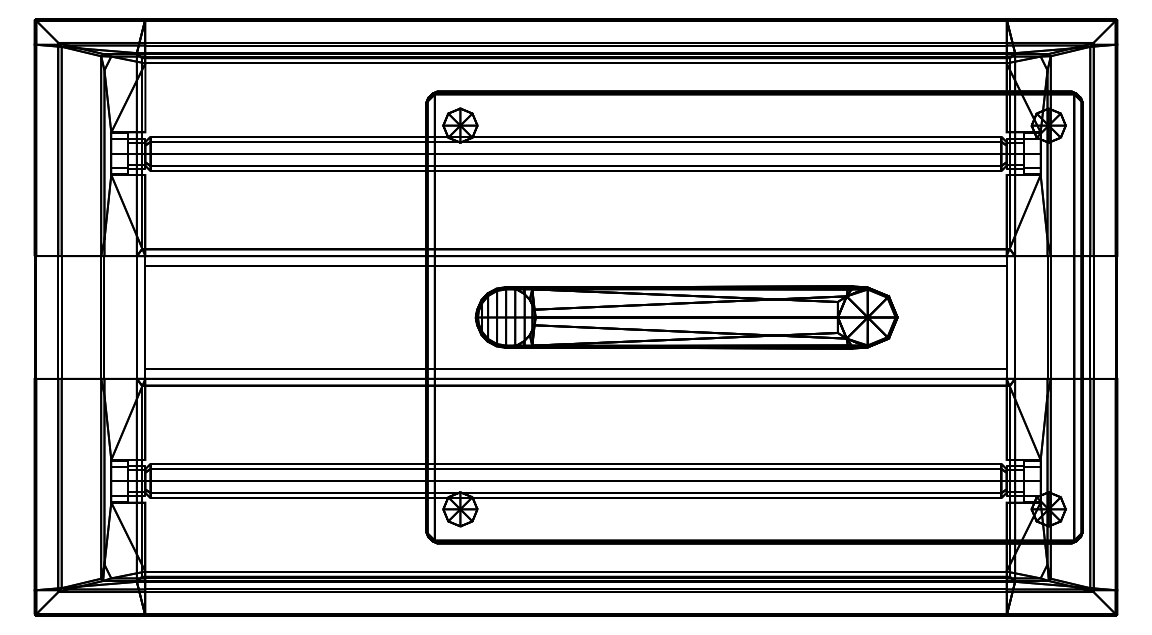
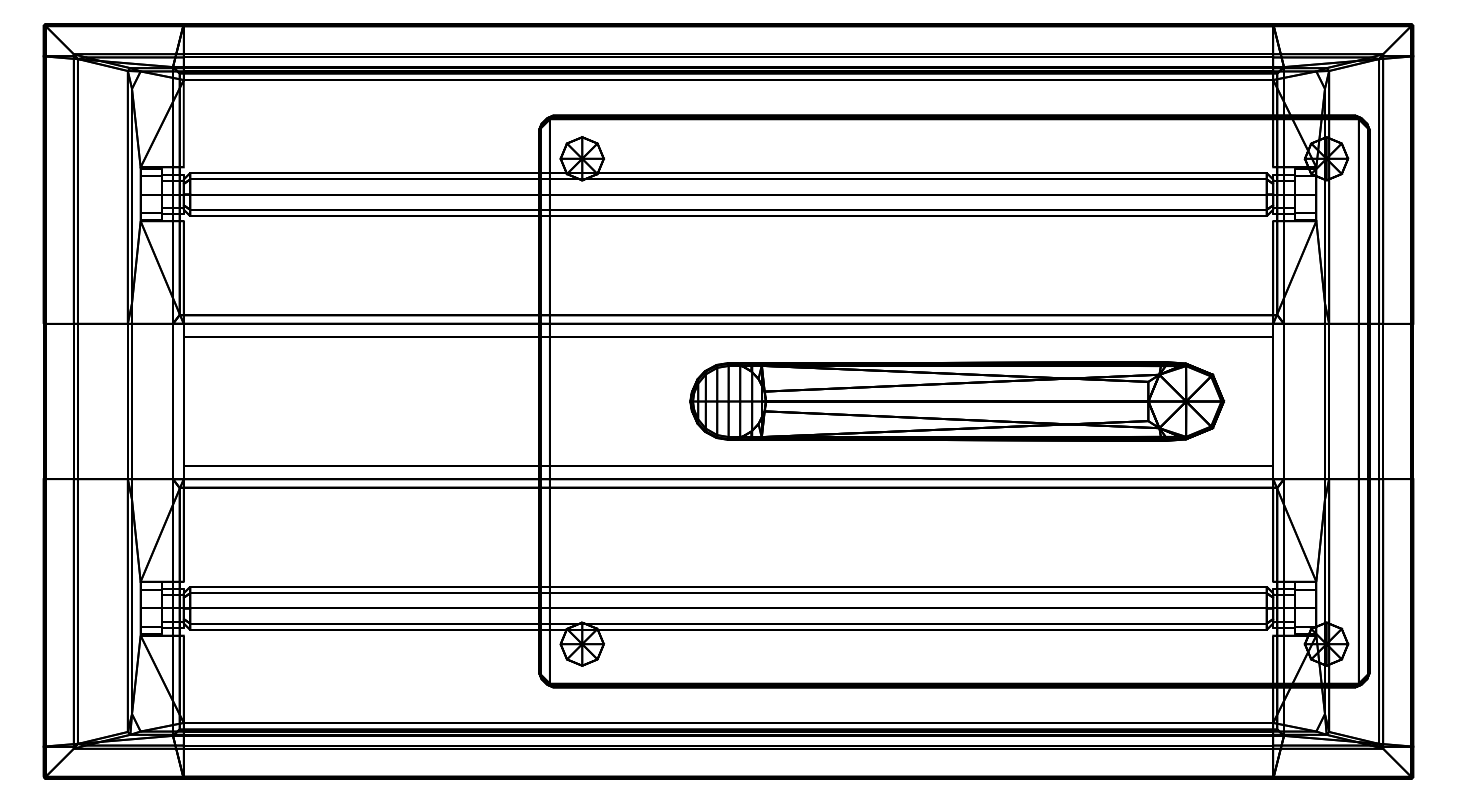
part: (686, 317) -> (956, 401), moved

